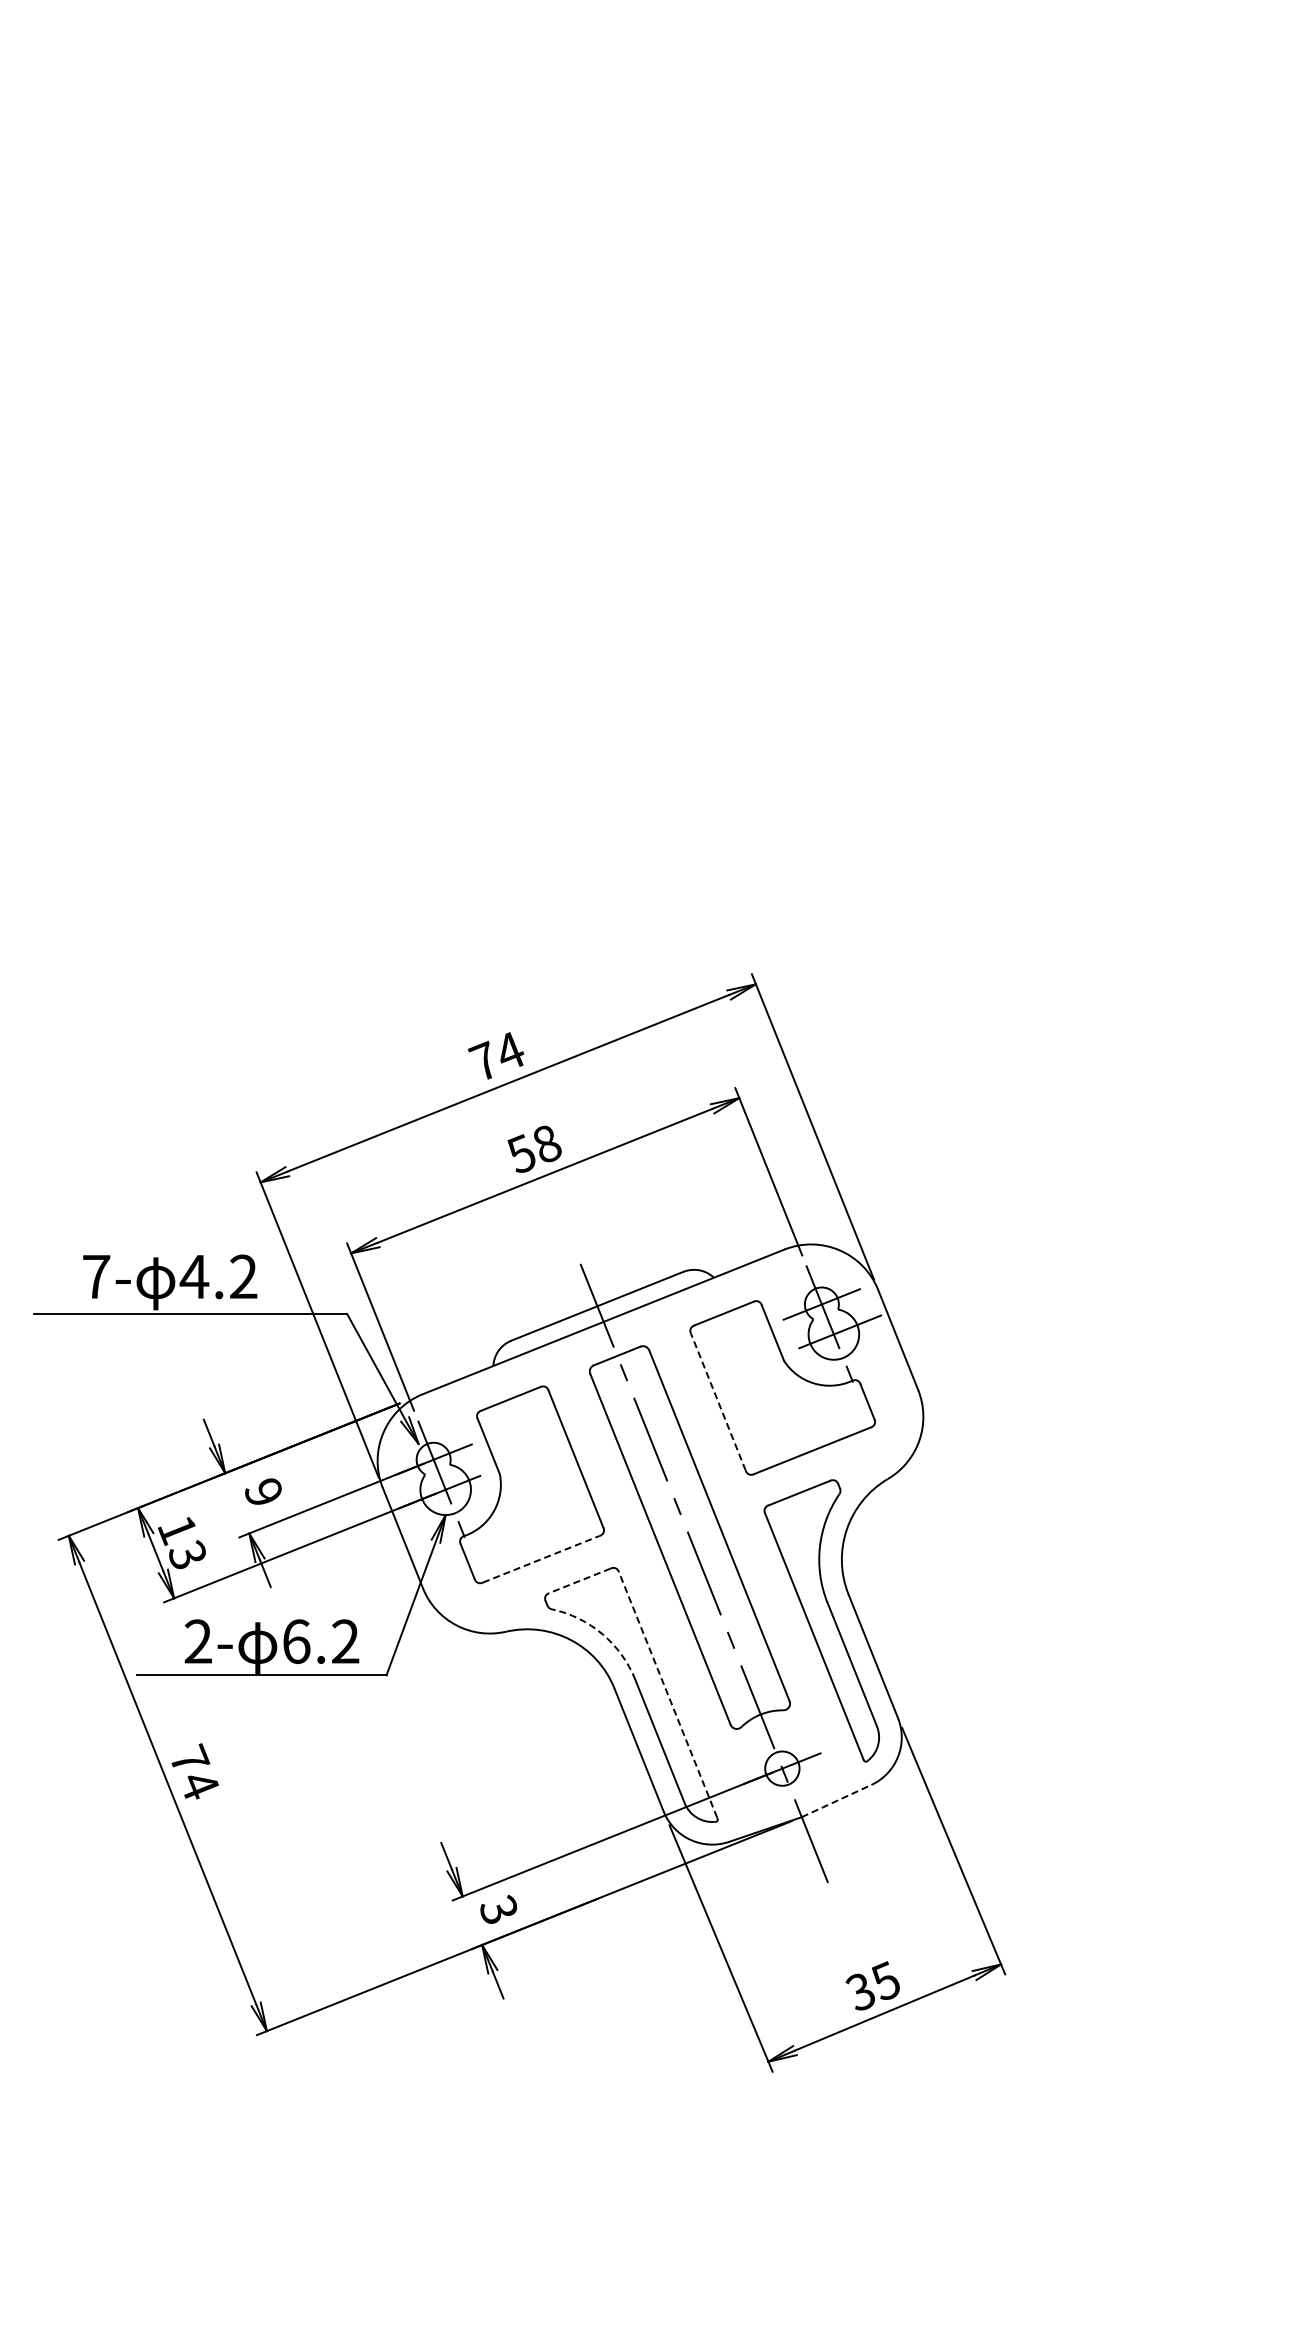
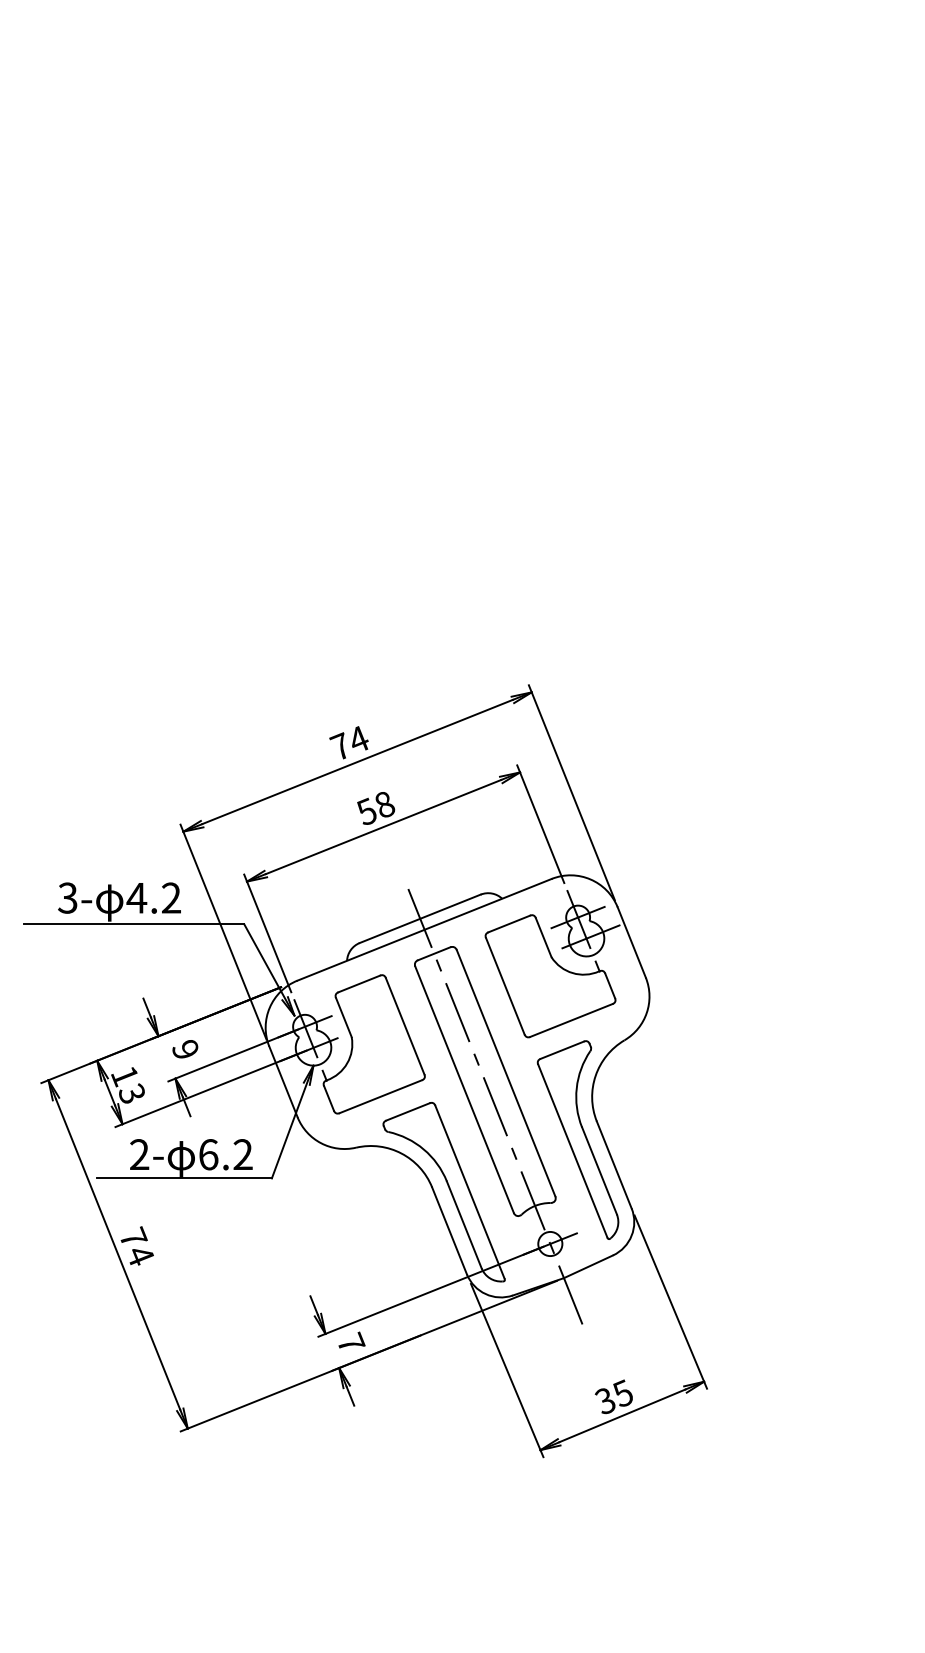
text: (96, 1276) -> (67, 897), 7- -> 3-
line: (718, 1402) -> (505, 986), dashed -> solid
line: (541, 1559) -> (380, 1096), dashed -> solid
line: (580, 1580) -> (408, 1111), dashed -> solid
arc: (602, 1634) -> (423, 1149), dashed -> solid
line: (667, 1694) -> (469, 1191), dashed -> solid
line: (837, 1800) -> (589, 1266), dashed -> solid
text: (499, 1908) -> (351, 1342), 3 -> 7

